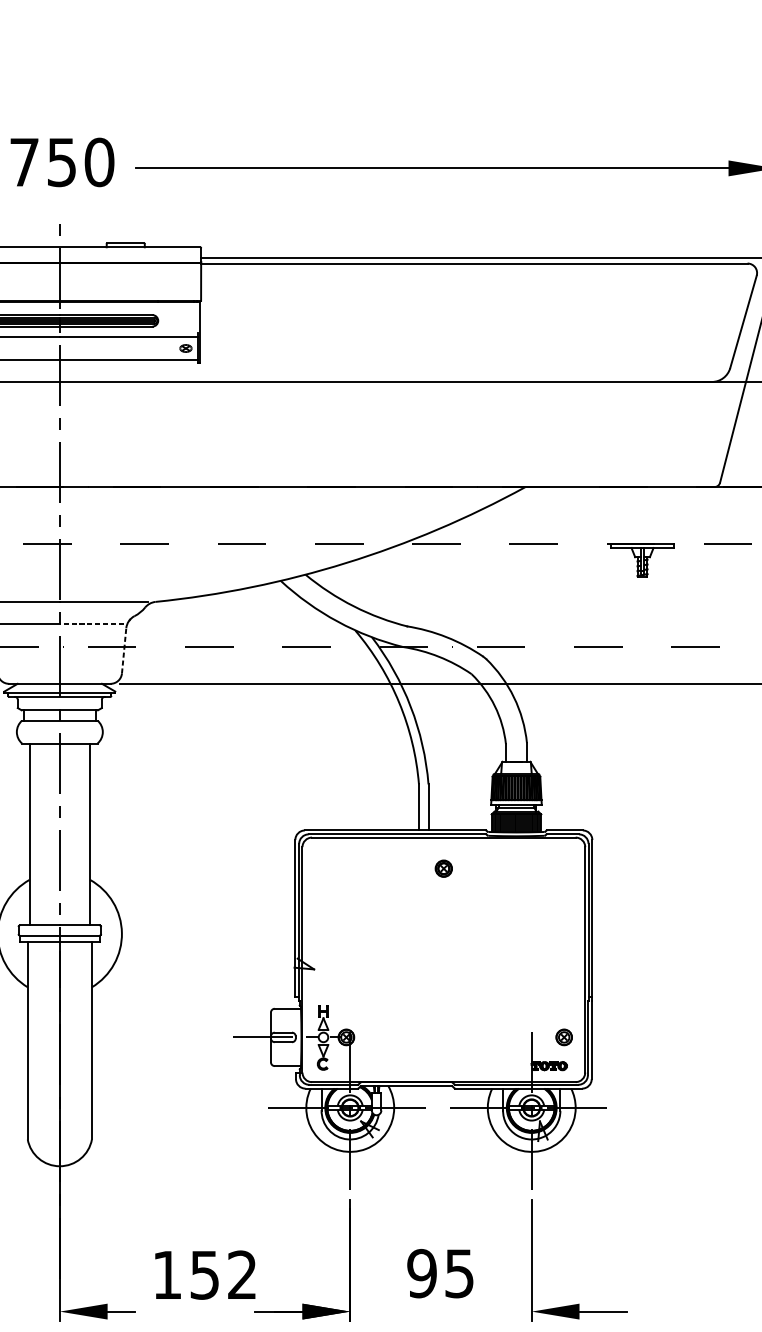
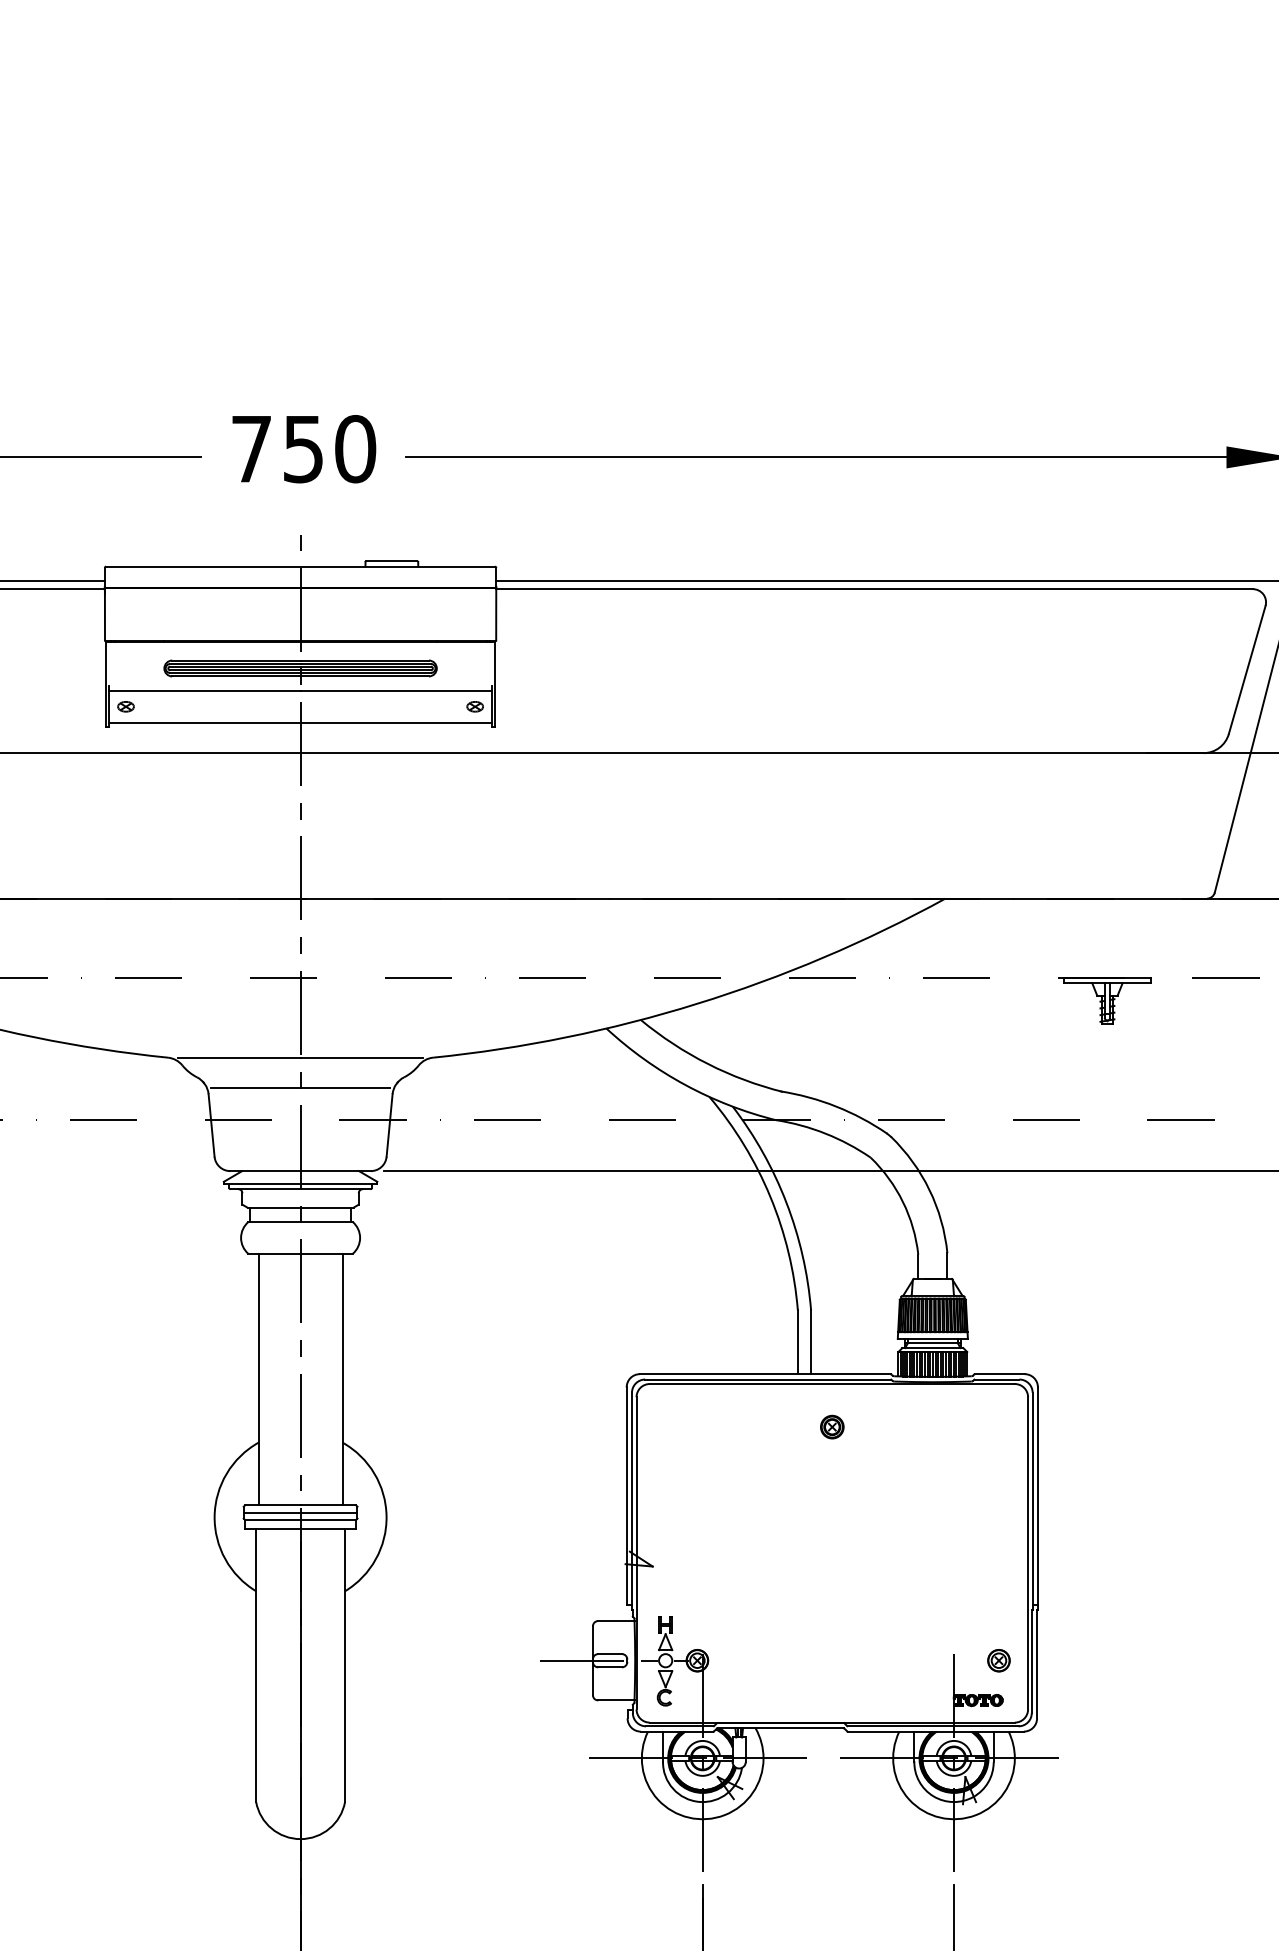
line: (92, 624) -> (345, 1088), dashed -> solid
line: (124, 650) -> (389, 1125), dashed -> solid
line: (59, 930) -> (300, 1512), added

